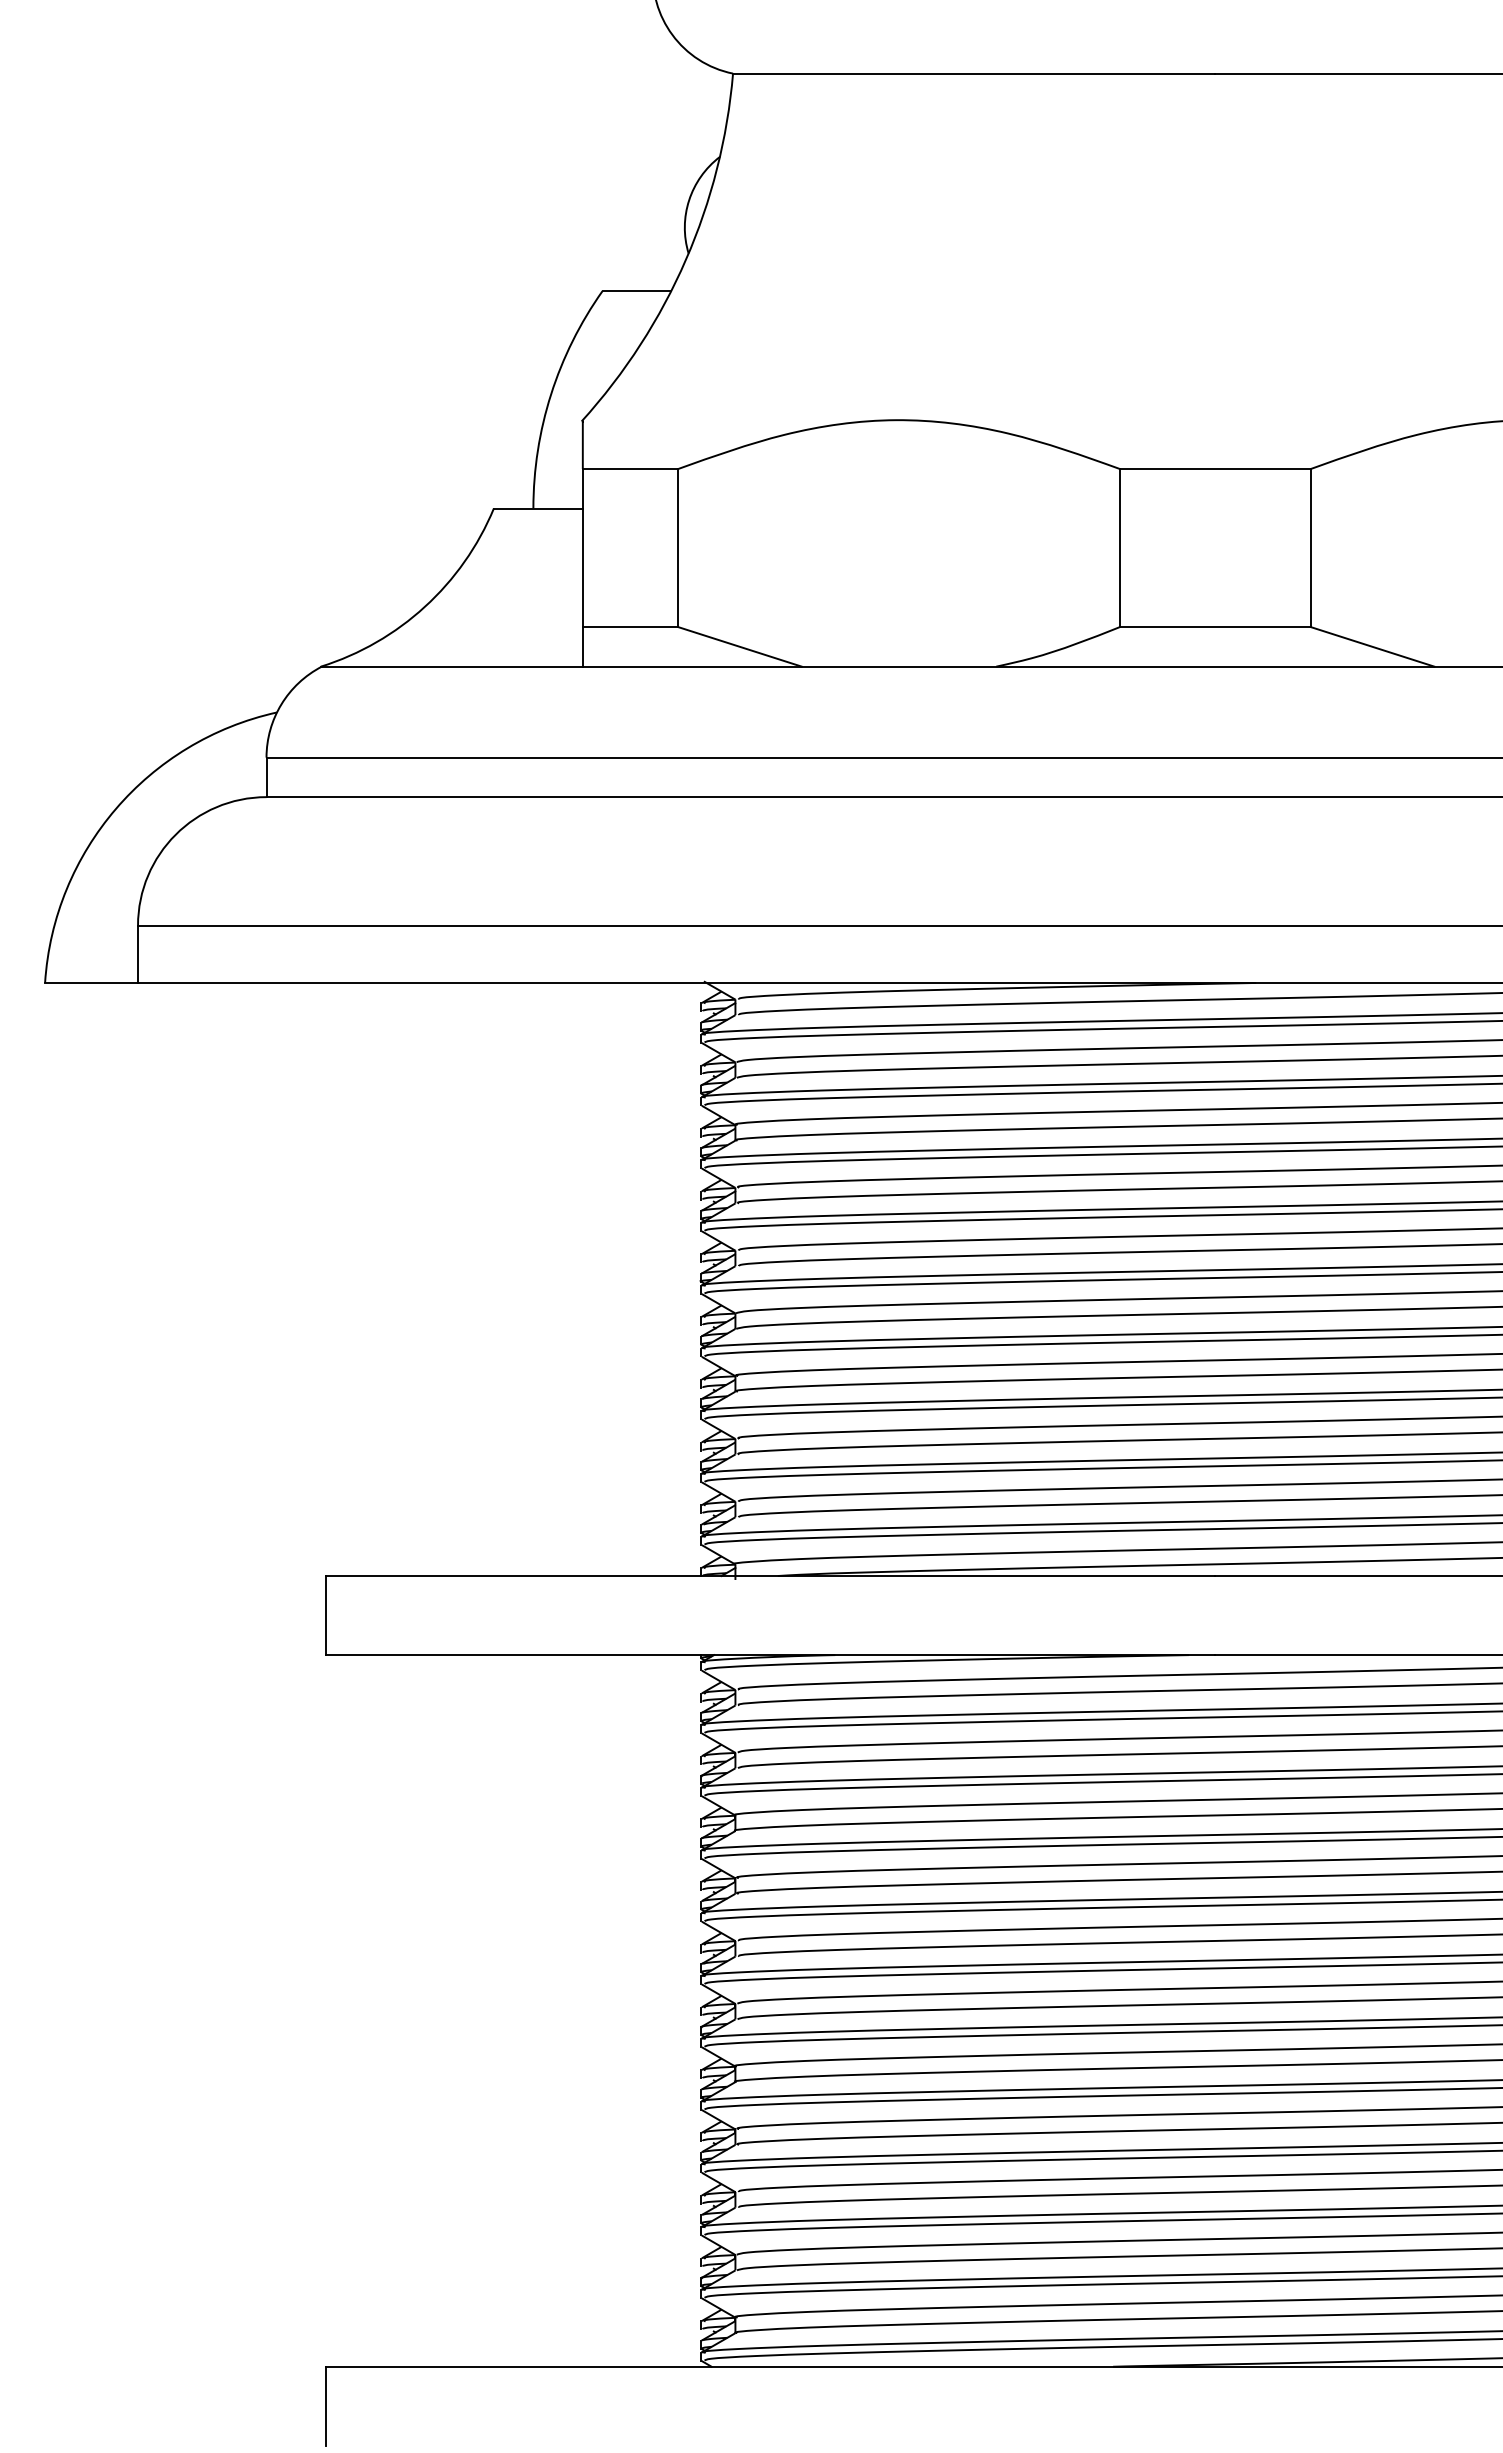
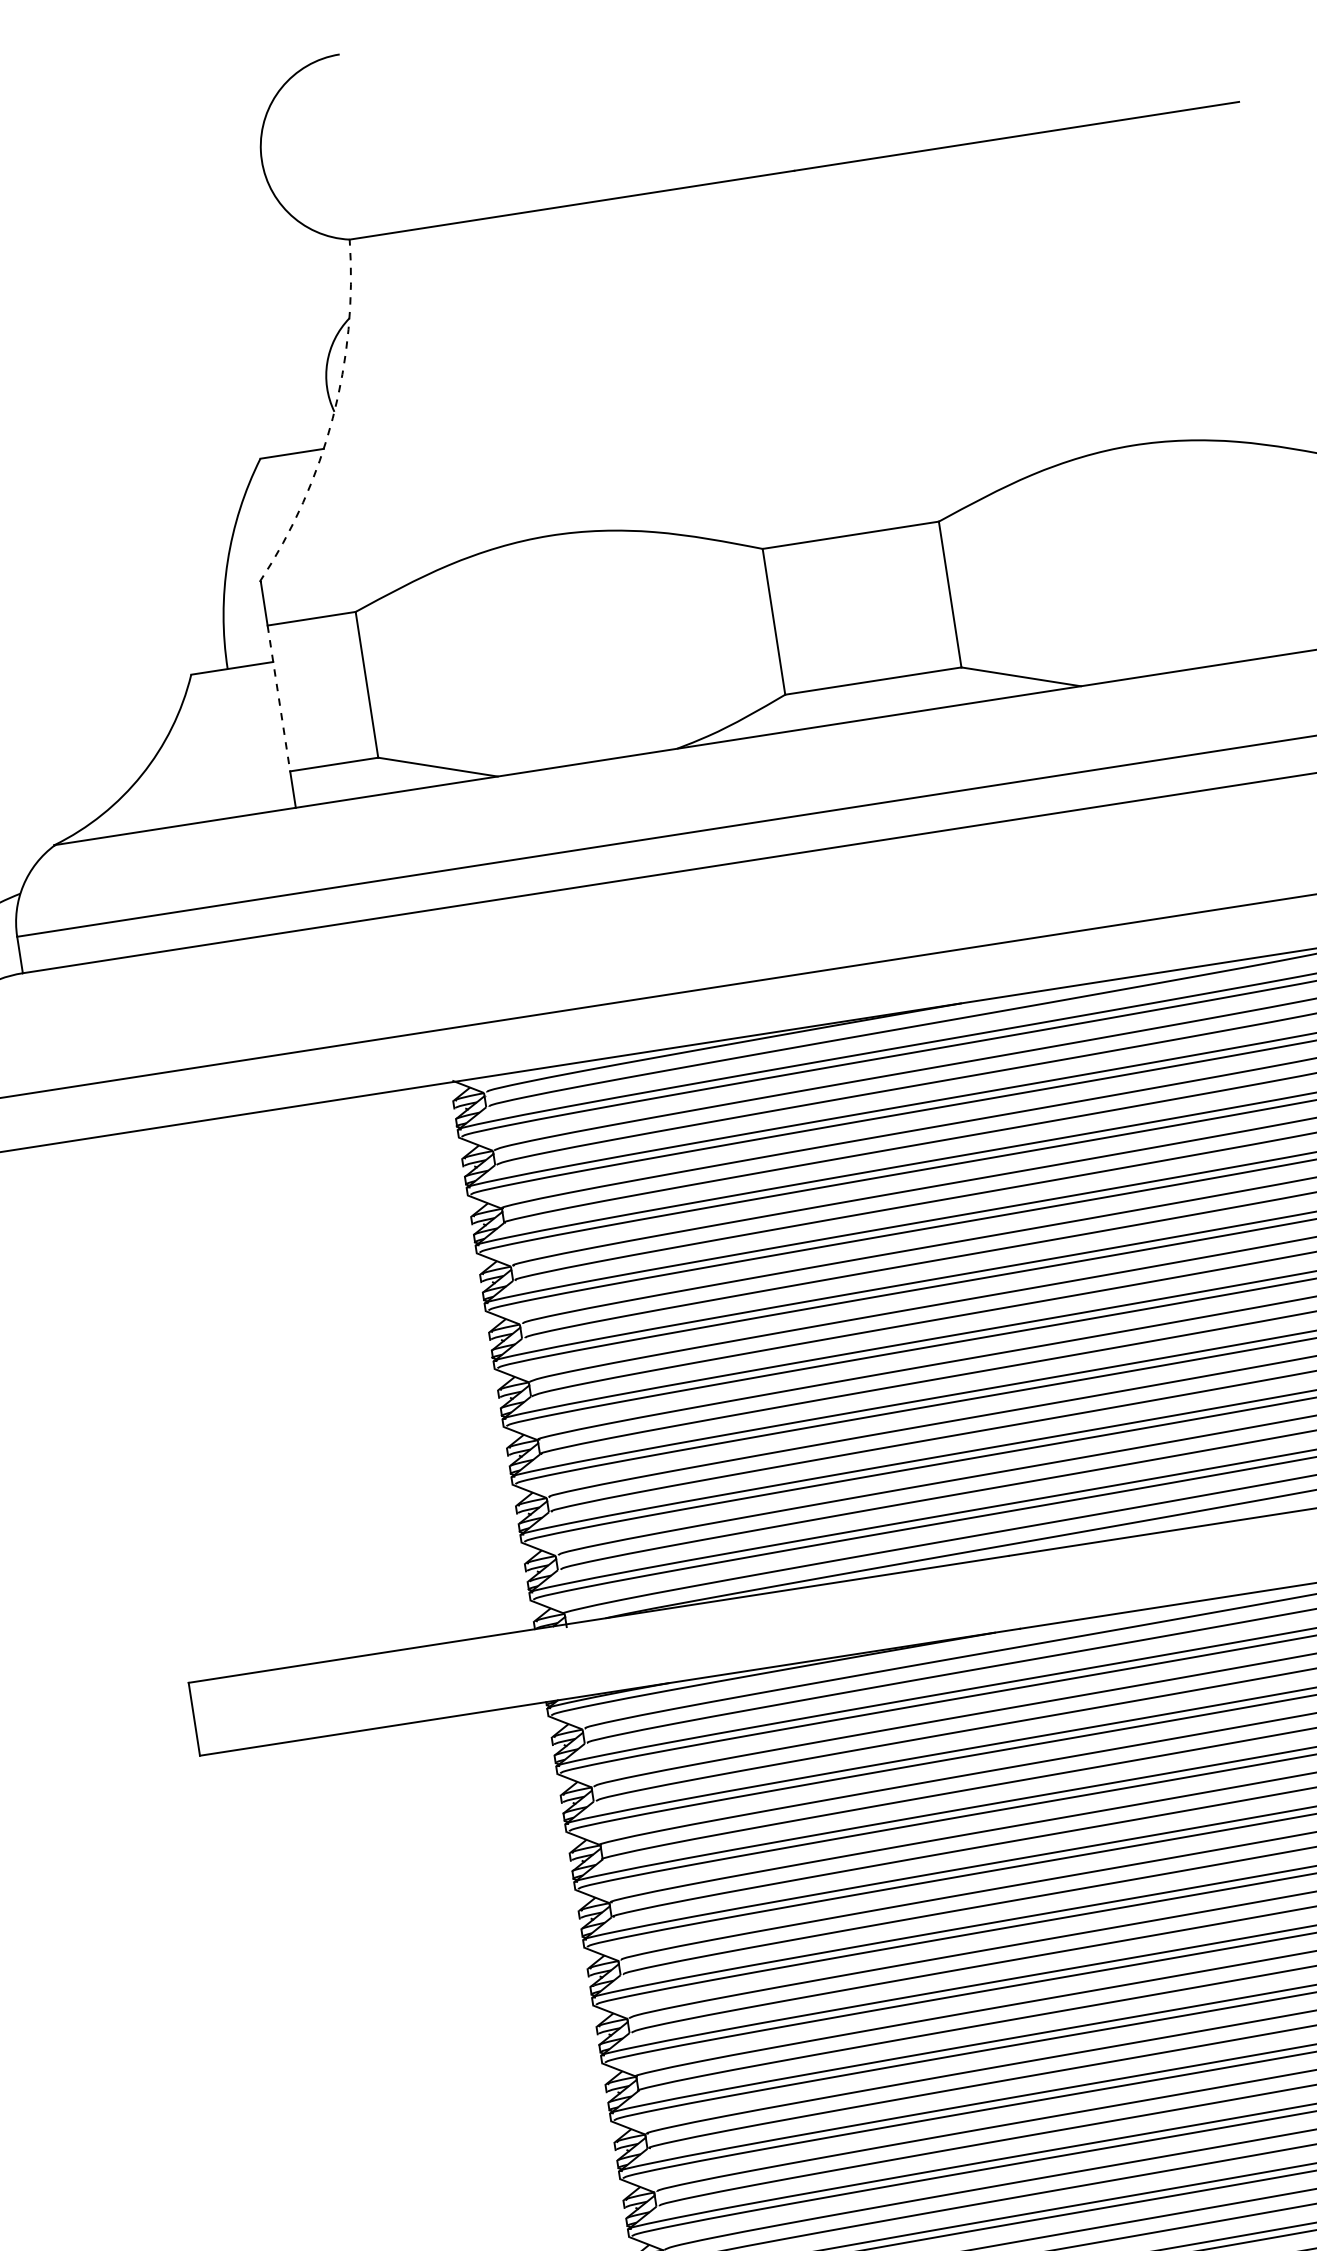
arc: (685, 259) -> (332, 417), solid -> dashed
line: (582, 548) -> (278, 698), solid -> dashed

